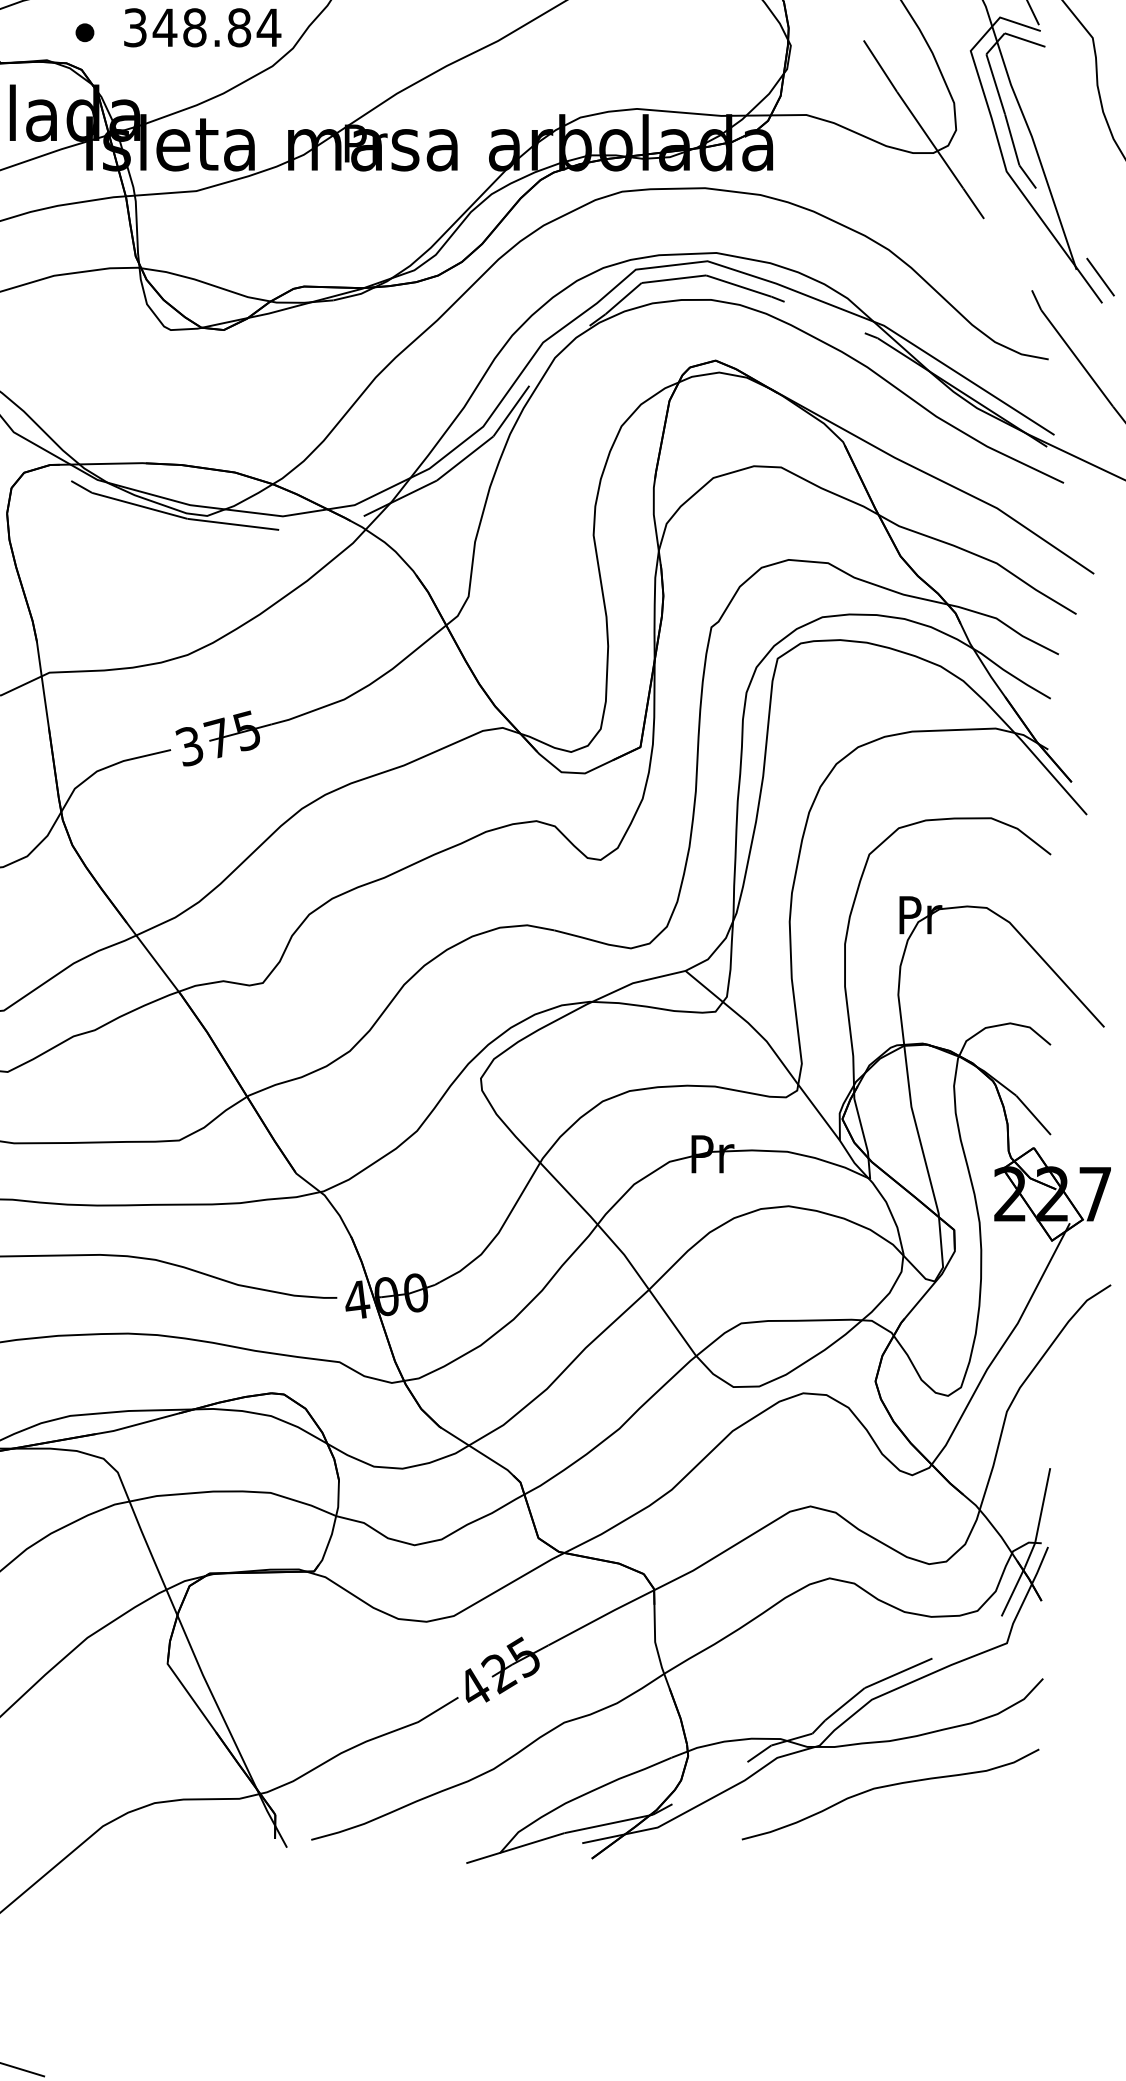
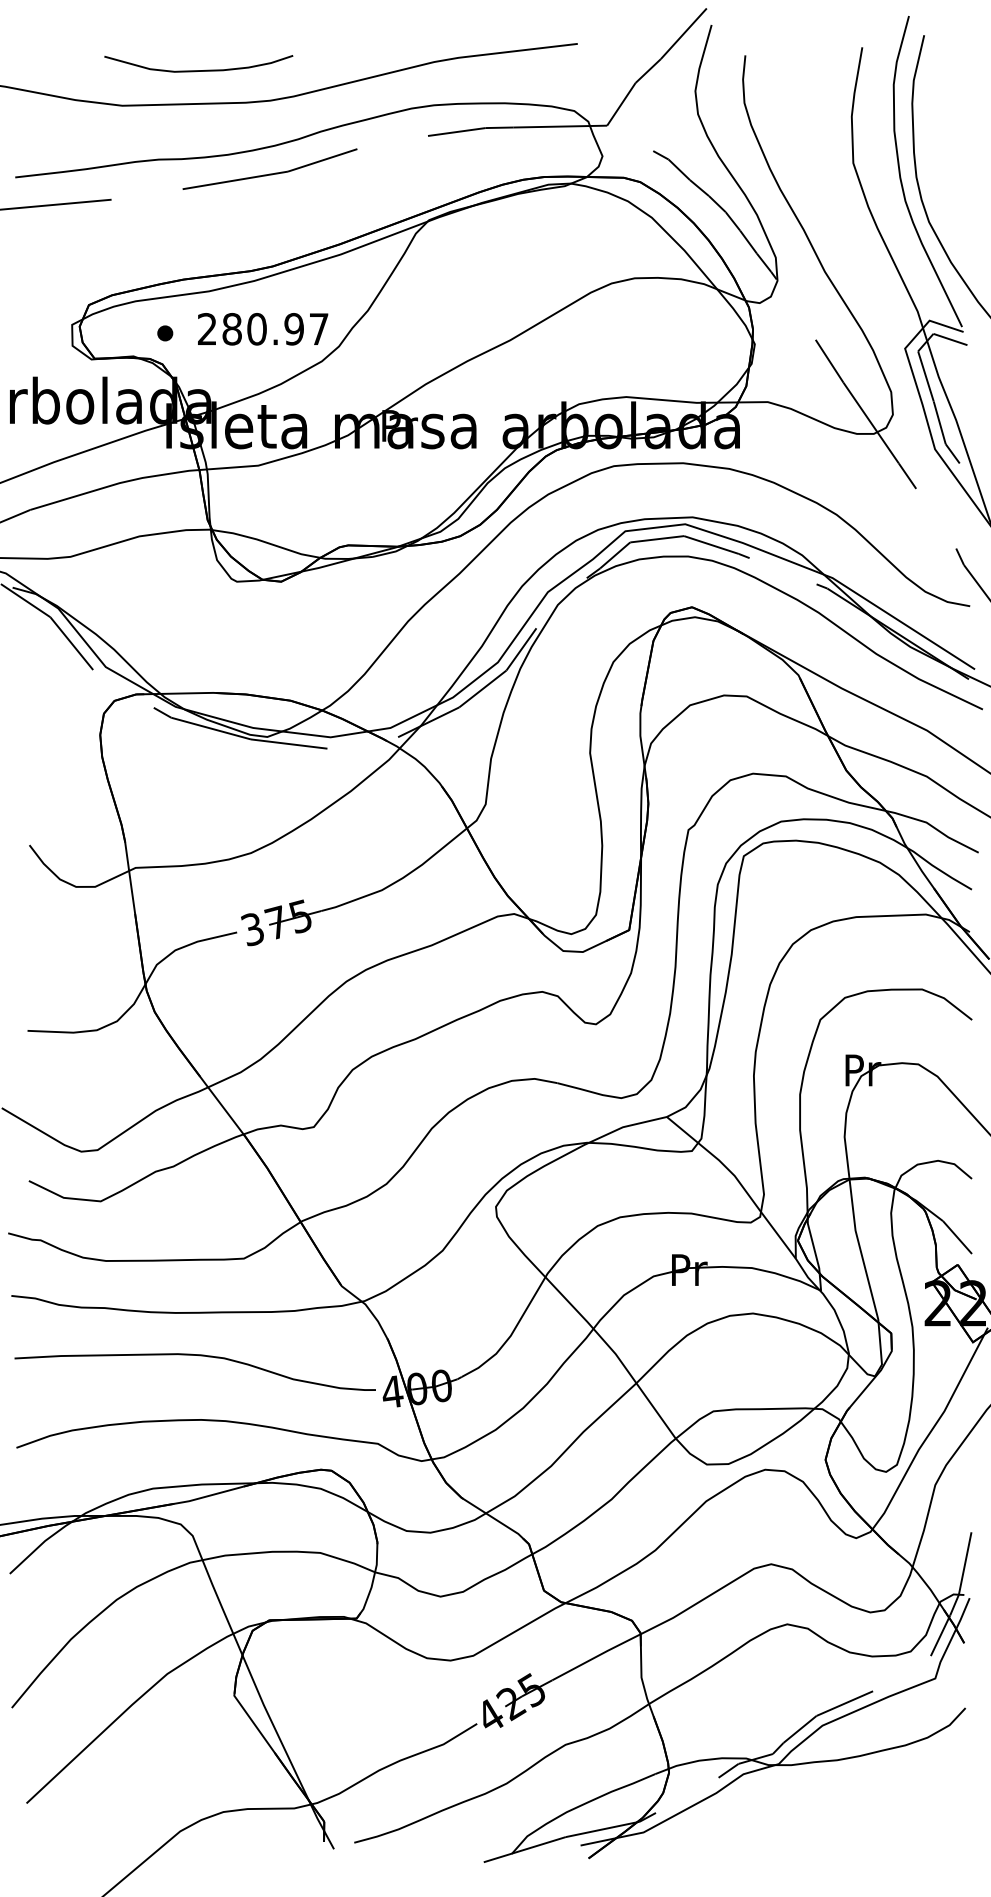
text: (202, 28) -> (263, 329), 348.84 -> 280.97
curve: (889, 1786) -> (837, 1798), removed

